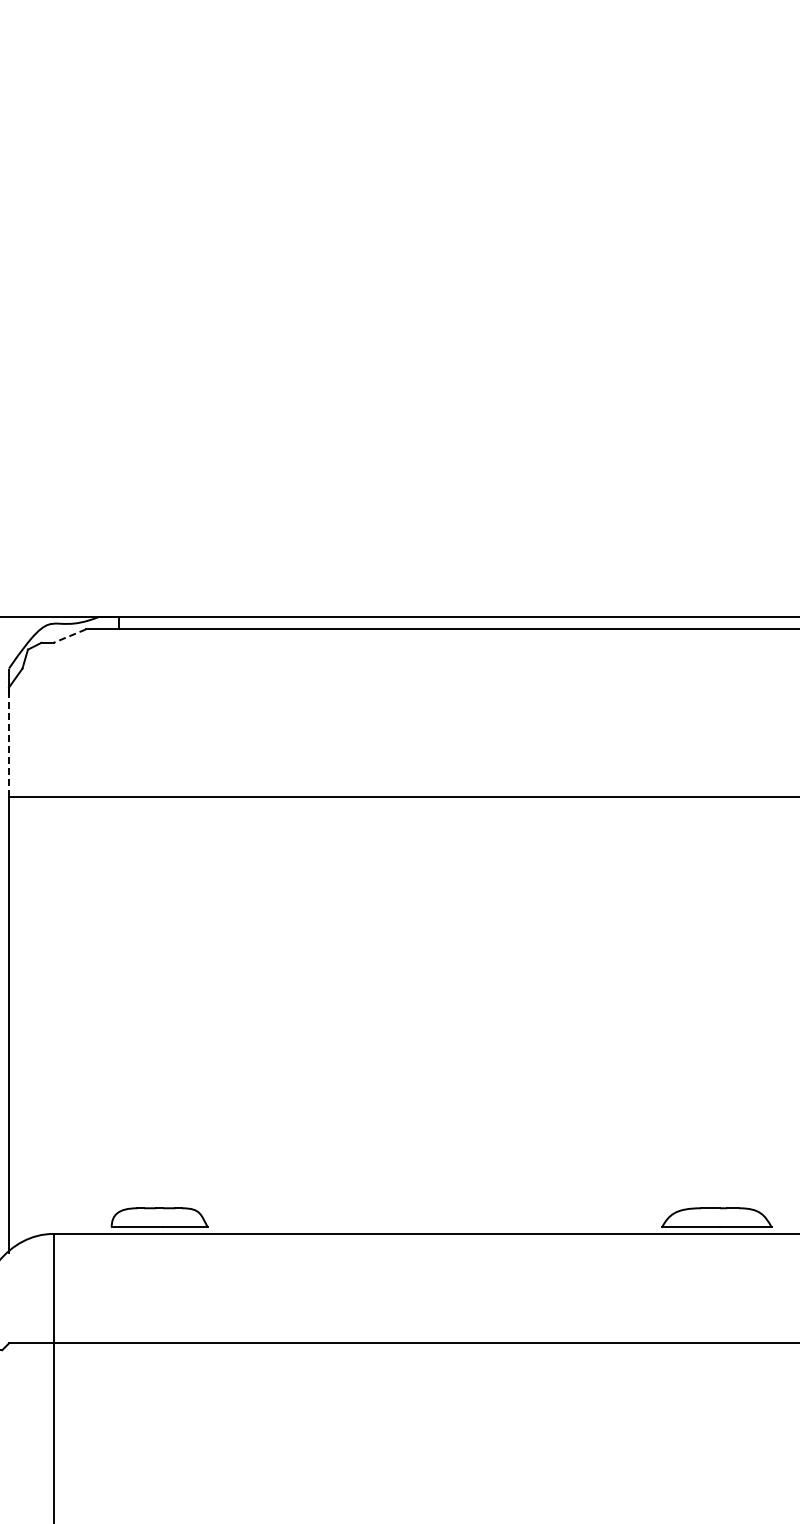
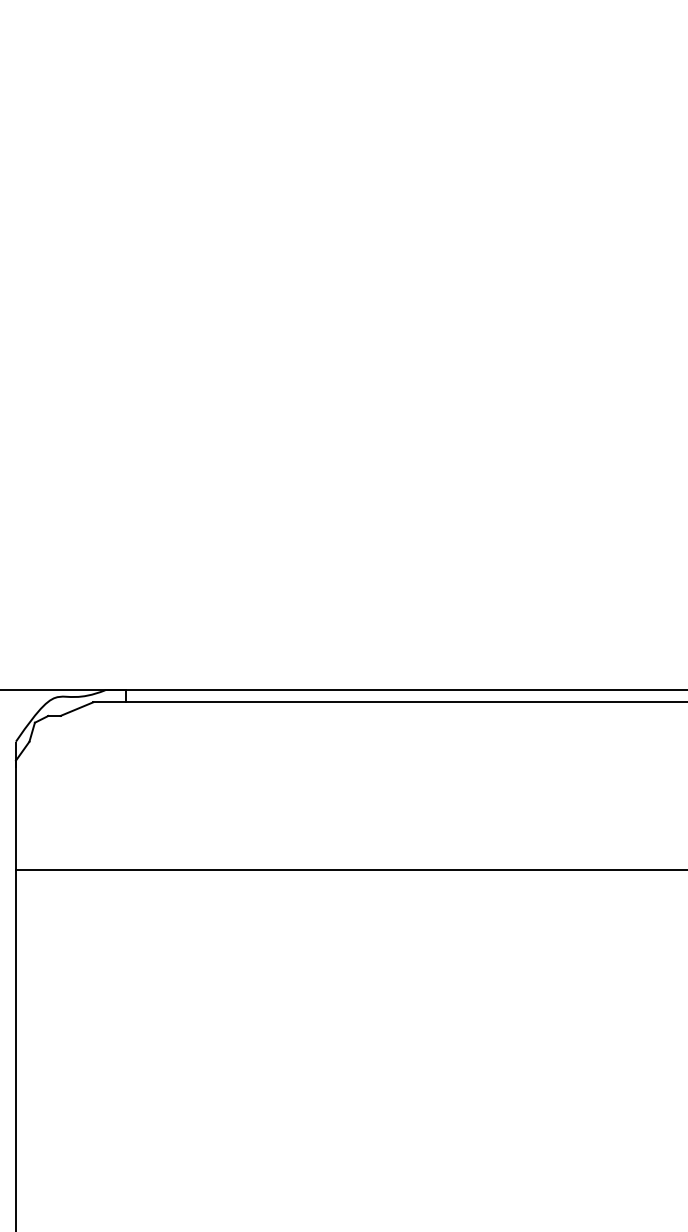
line: (69, 636) -> (76, 709), dashed -> solid
line: (9, 745) -> (16, 818), dashed -> solid

